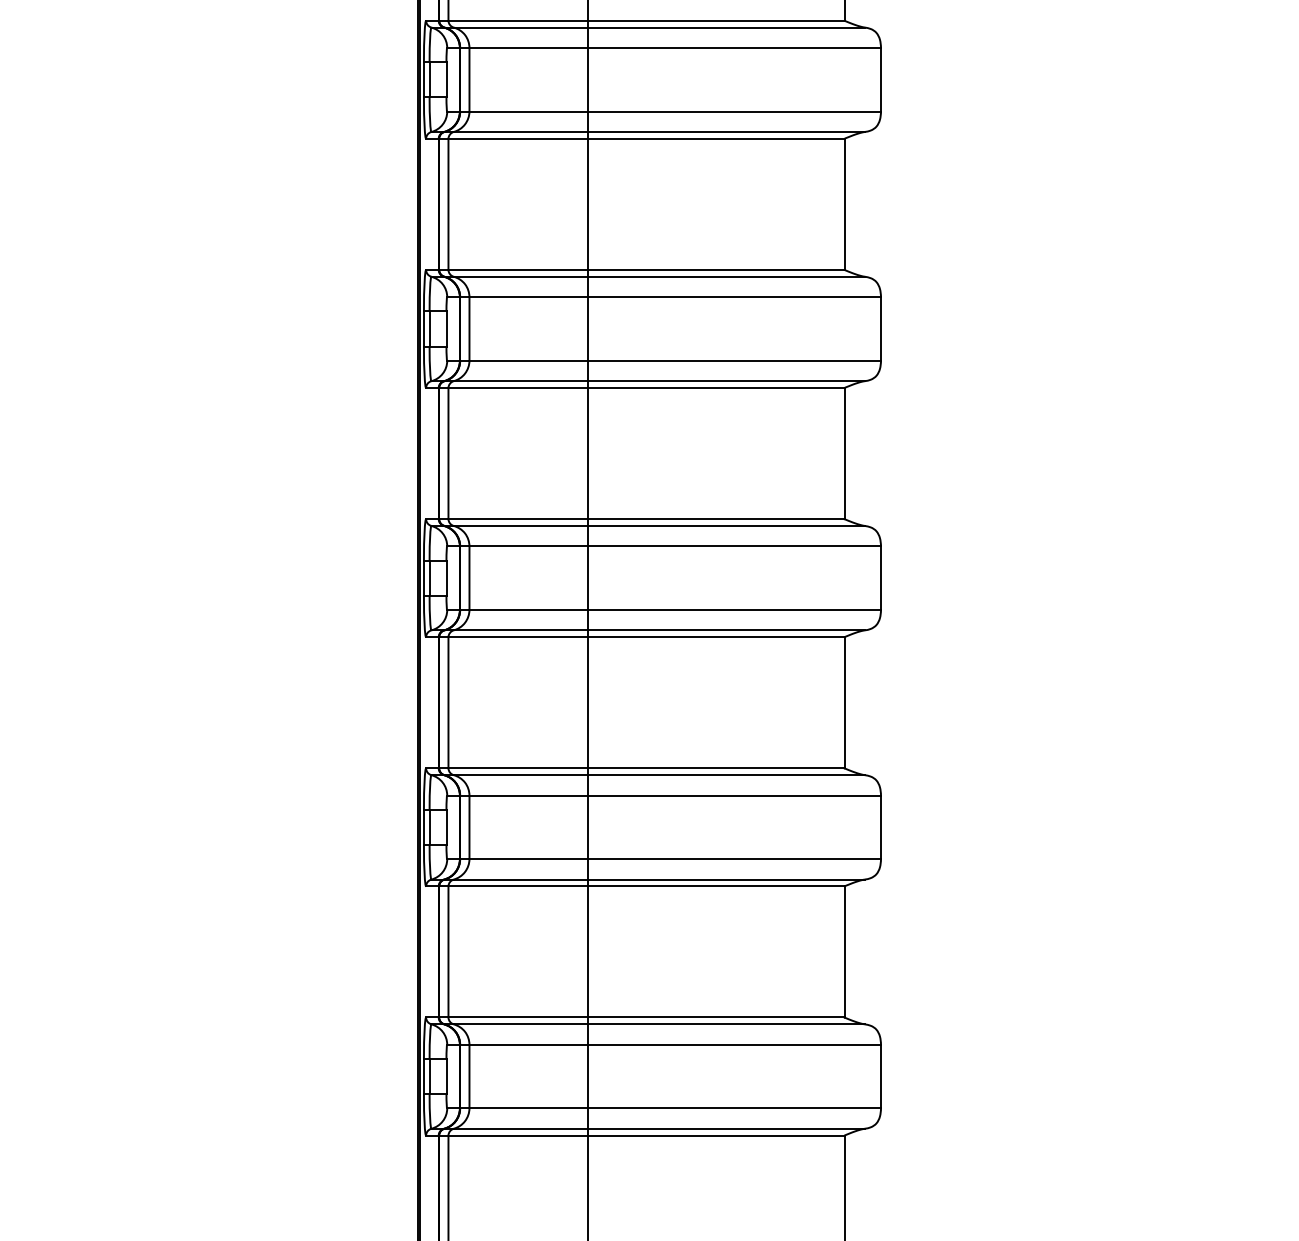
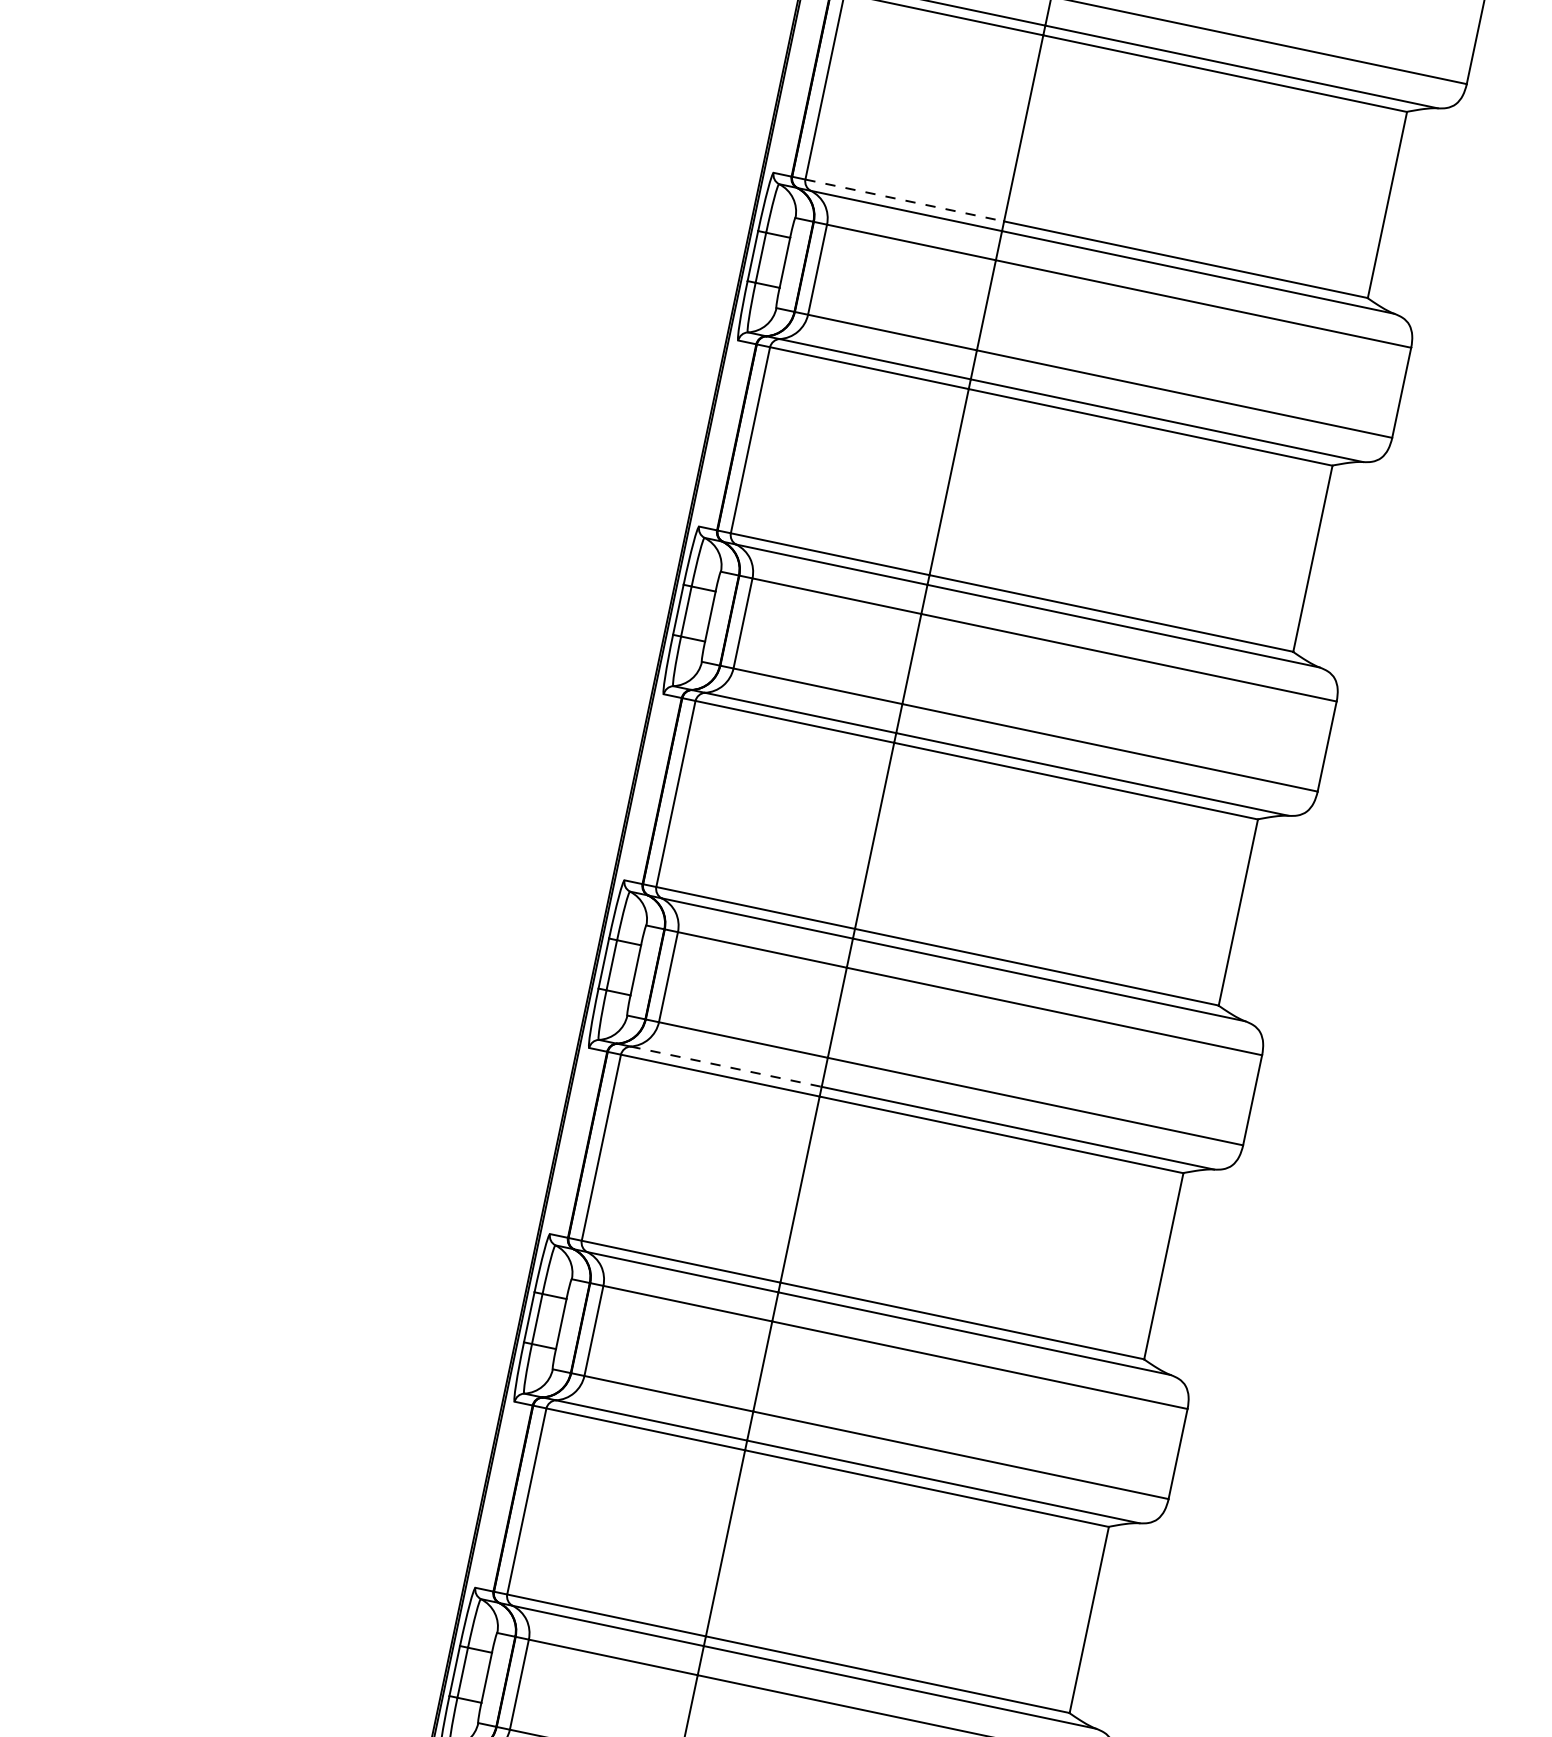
line: (518, 269) -> (904, 199), solid -> dashed
line: (521, 879) -> (726, 1066), solid -> dashed

